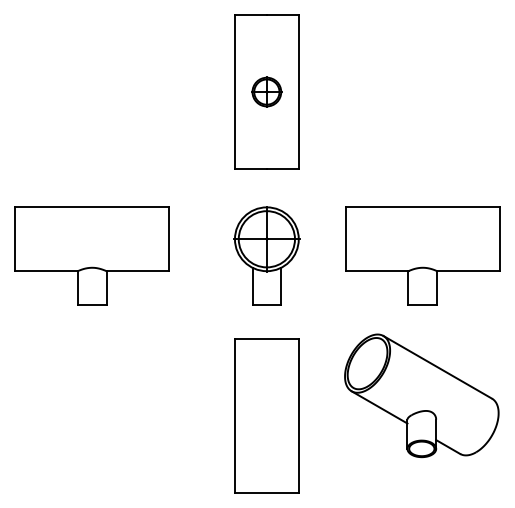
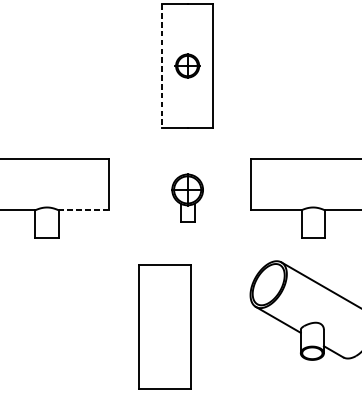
line: (234, 92) -> (161, 66), solid -> dashed
part: (266, 255) -> (187, 197), size x0.6
line: (138, 271) -> (84, 210), solid -> dashed
part: (266, 415) -> (164, 326), moved

